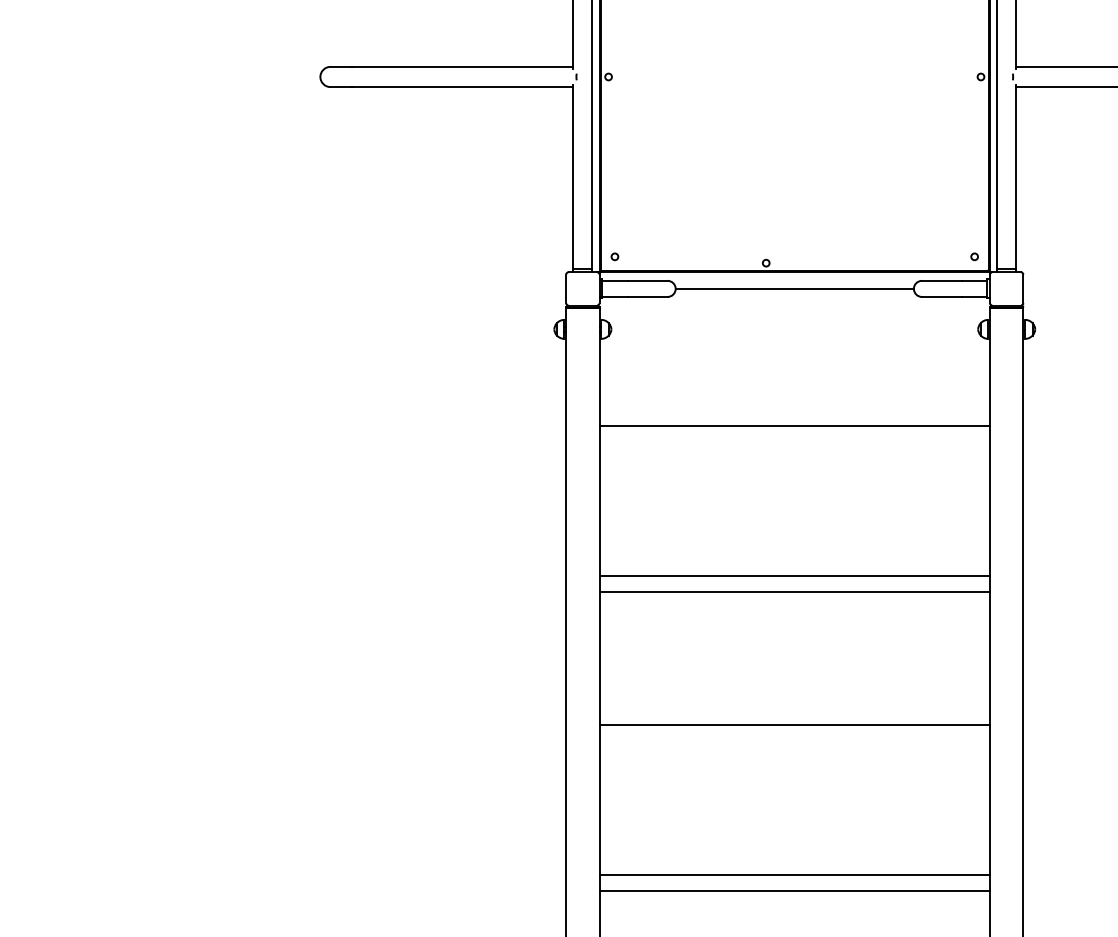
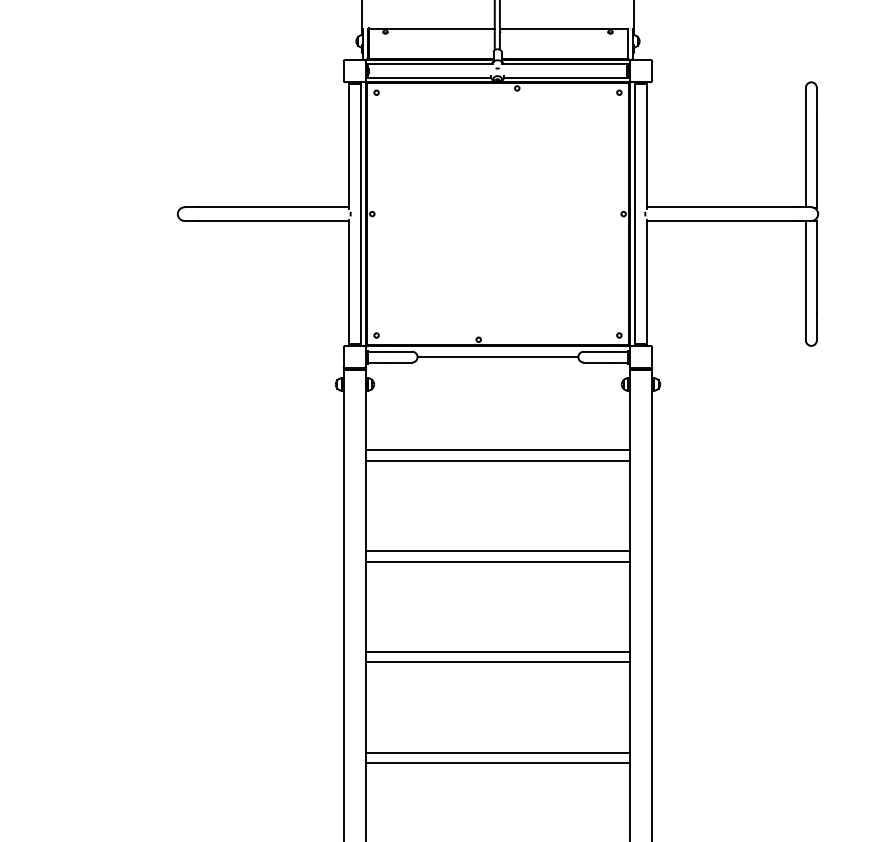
line: (794, 442) -> (497, 460), added
line: (794, 741) -> (497, 662), added

